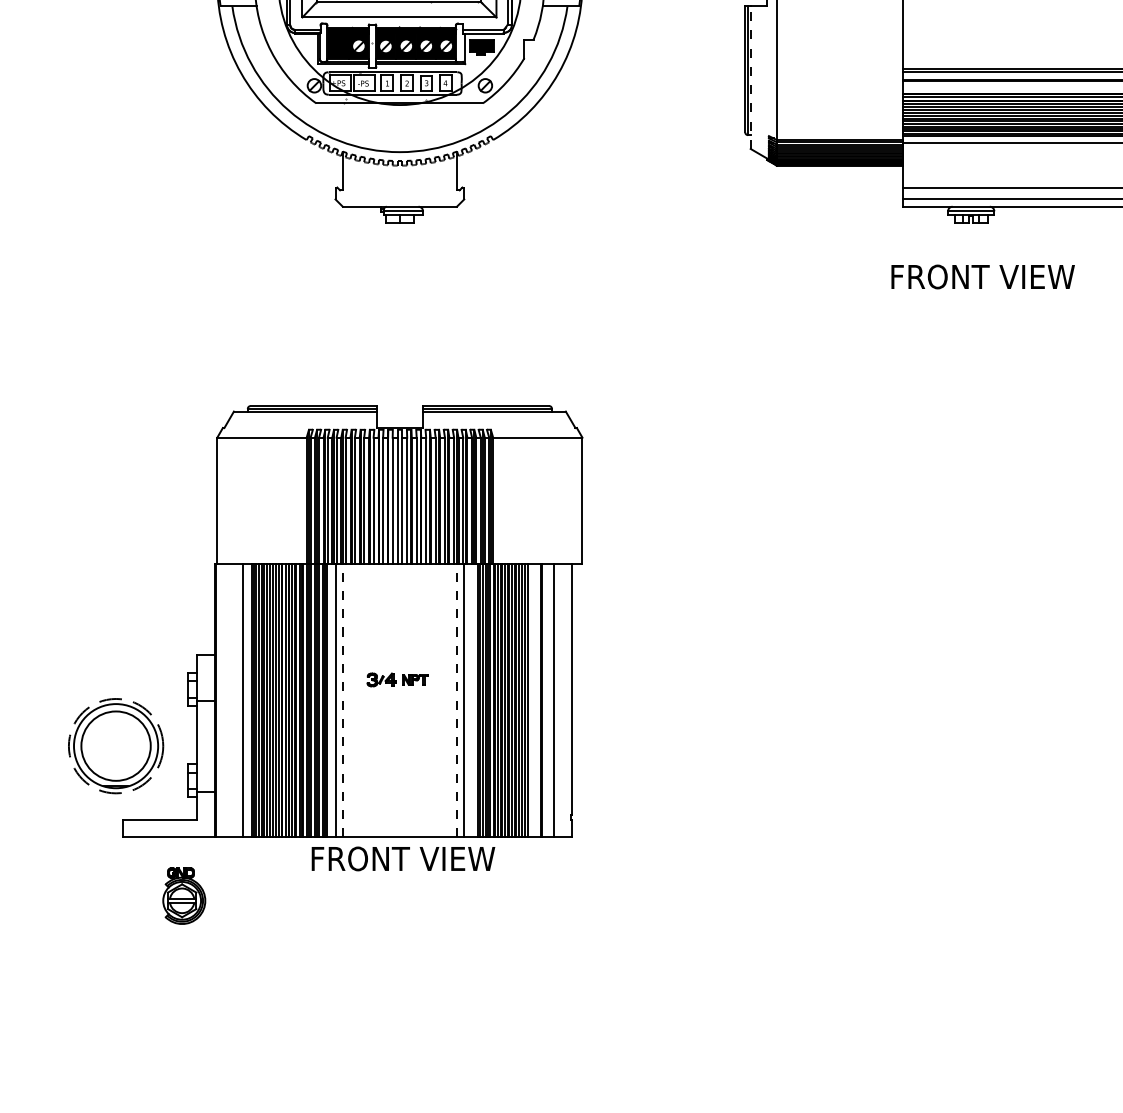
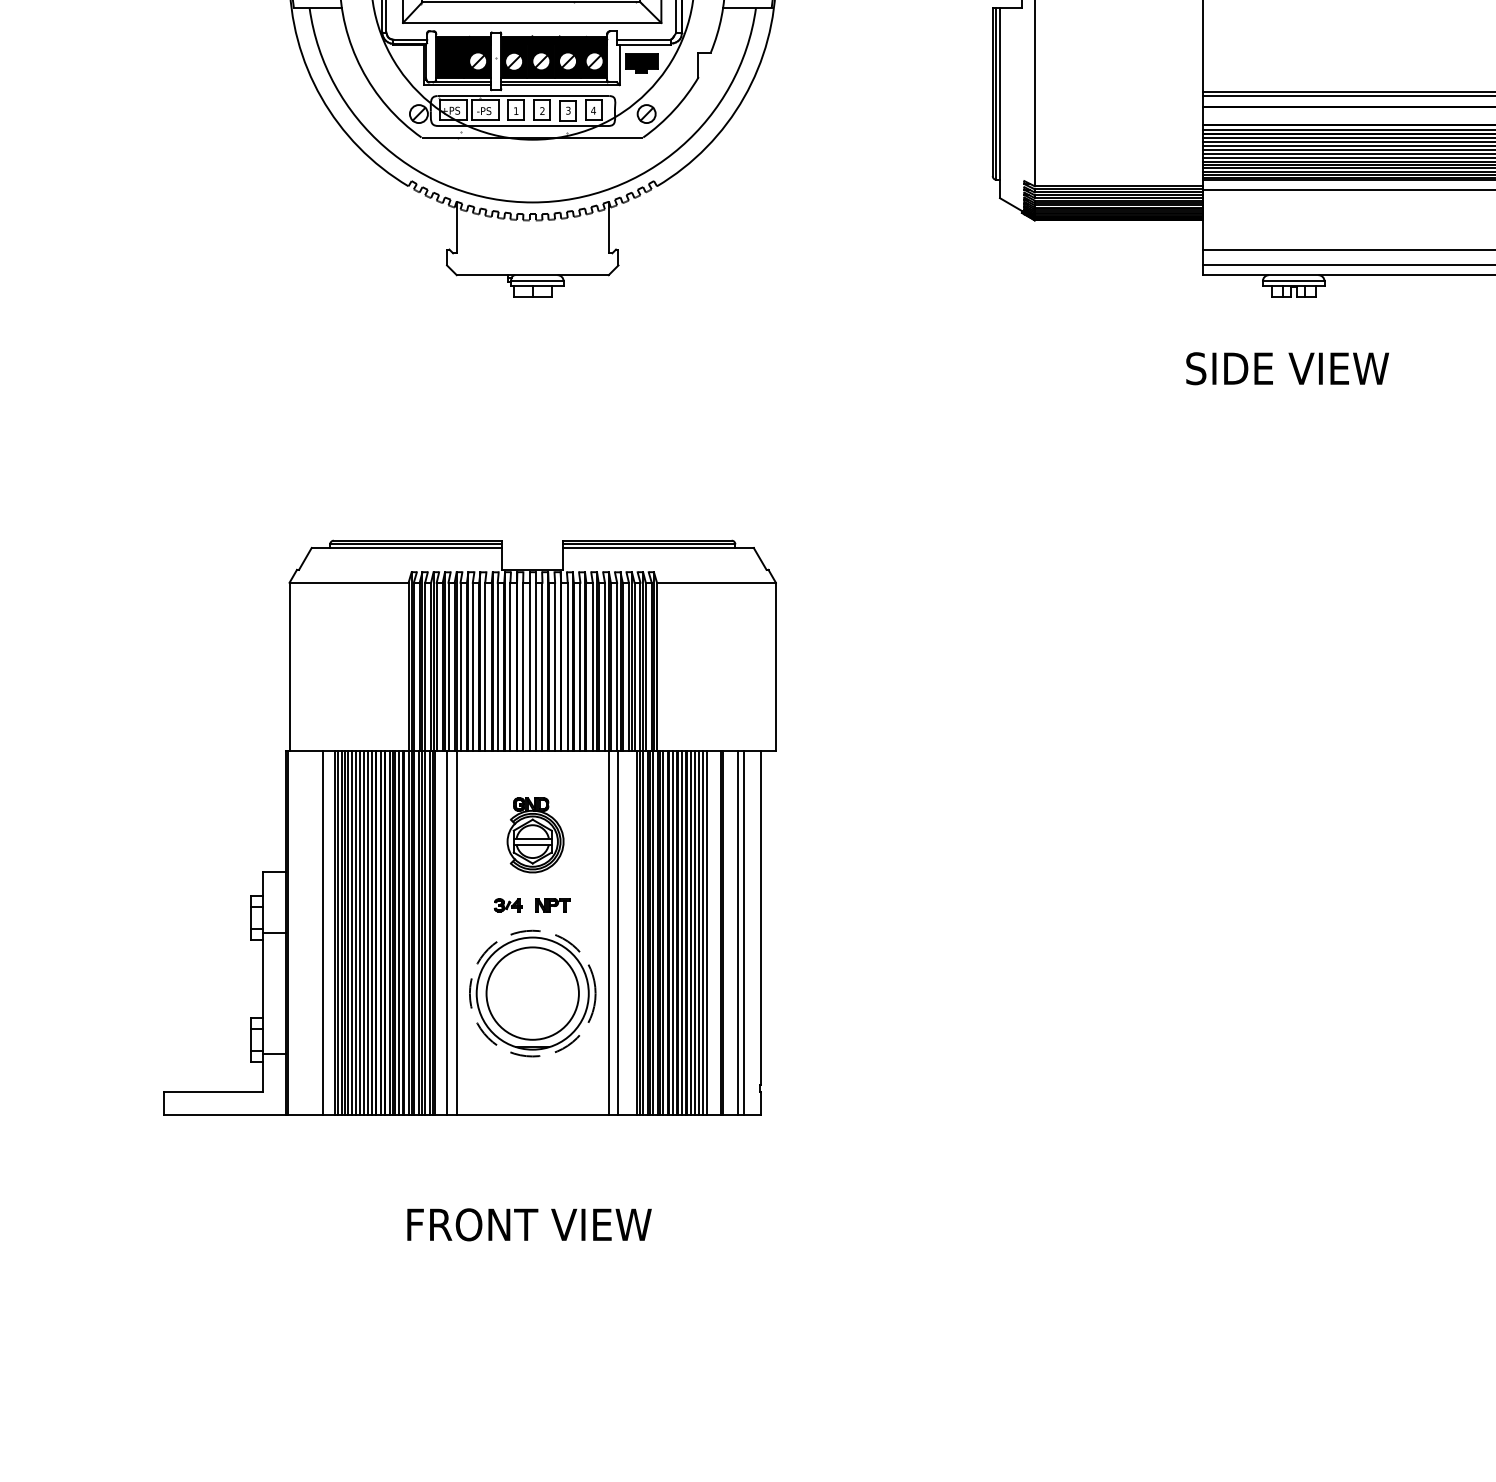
line: (751, 77) -> (1000, 102), dashed -> solid
text: (982, 276) -> (1308, 368), FRONT VIEW -> SIDE VIEW
part: (380, 680) -> (507, 905), size x0.71
line: (342, 700) -> (456, 932), dashed -> solid
line: (456, 700) -> (608, 932), dashed -> solid
line: (531, 701) -> (707, 933), added
line: (558, 701) -> (744, 933), added
part: (115, 746) -> (532, 993), moved
text: (403, 858) -> (529, 1224), moved
part: (184, 896) -> (535, 835), moved

